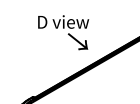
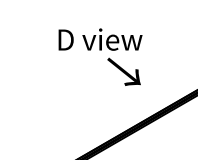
text: (63, 32) -> (100, 56), moved

